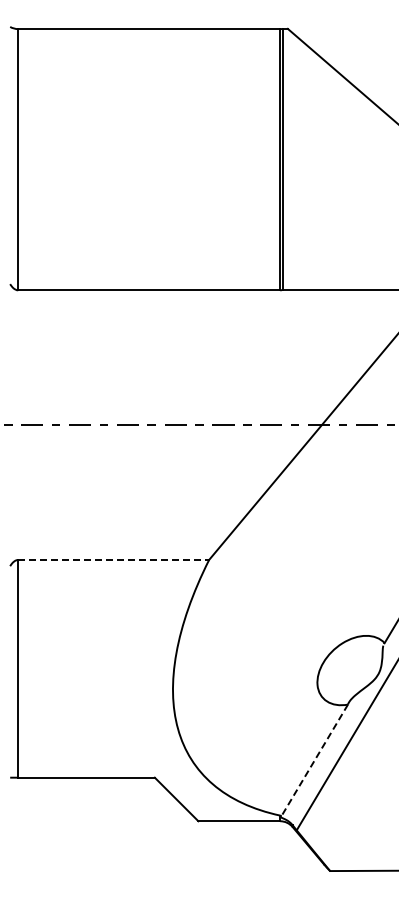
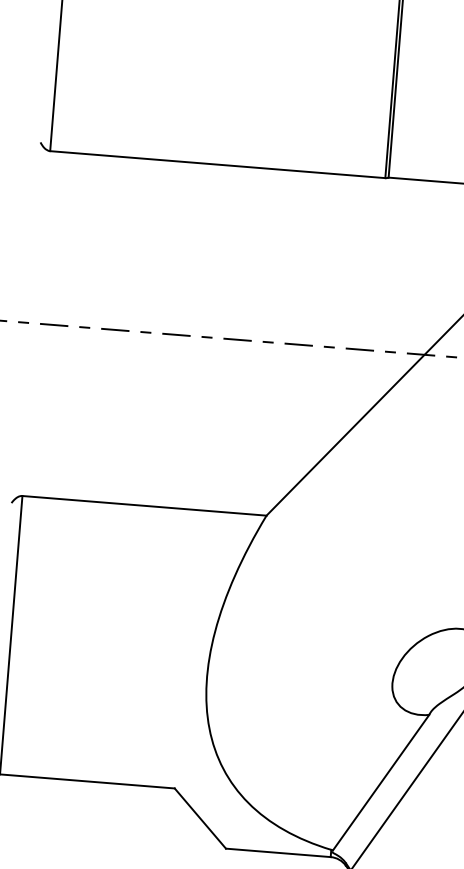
line: (114, 560) -> (145, 506), dashed -> solid
line: (314, 760) -> (380, 782), dashed -> solid

